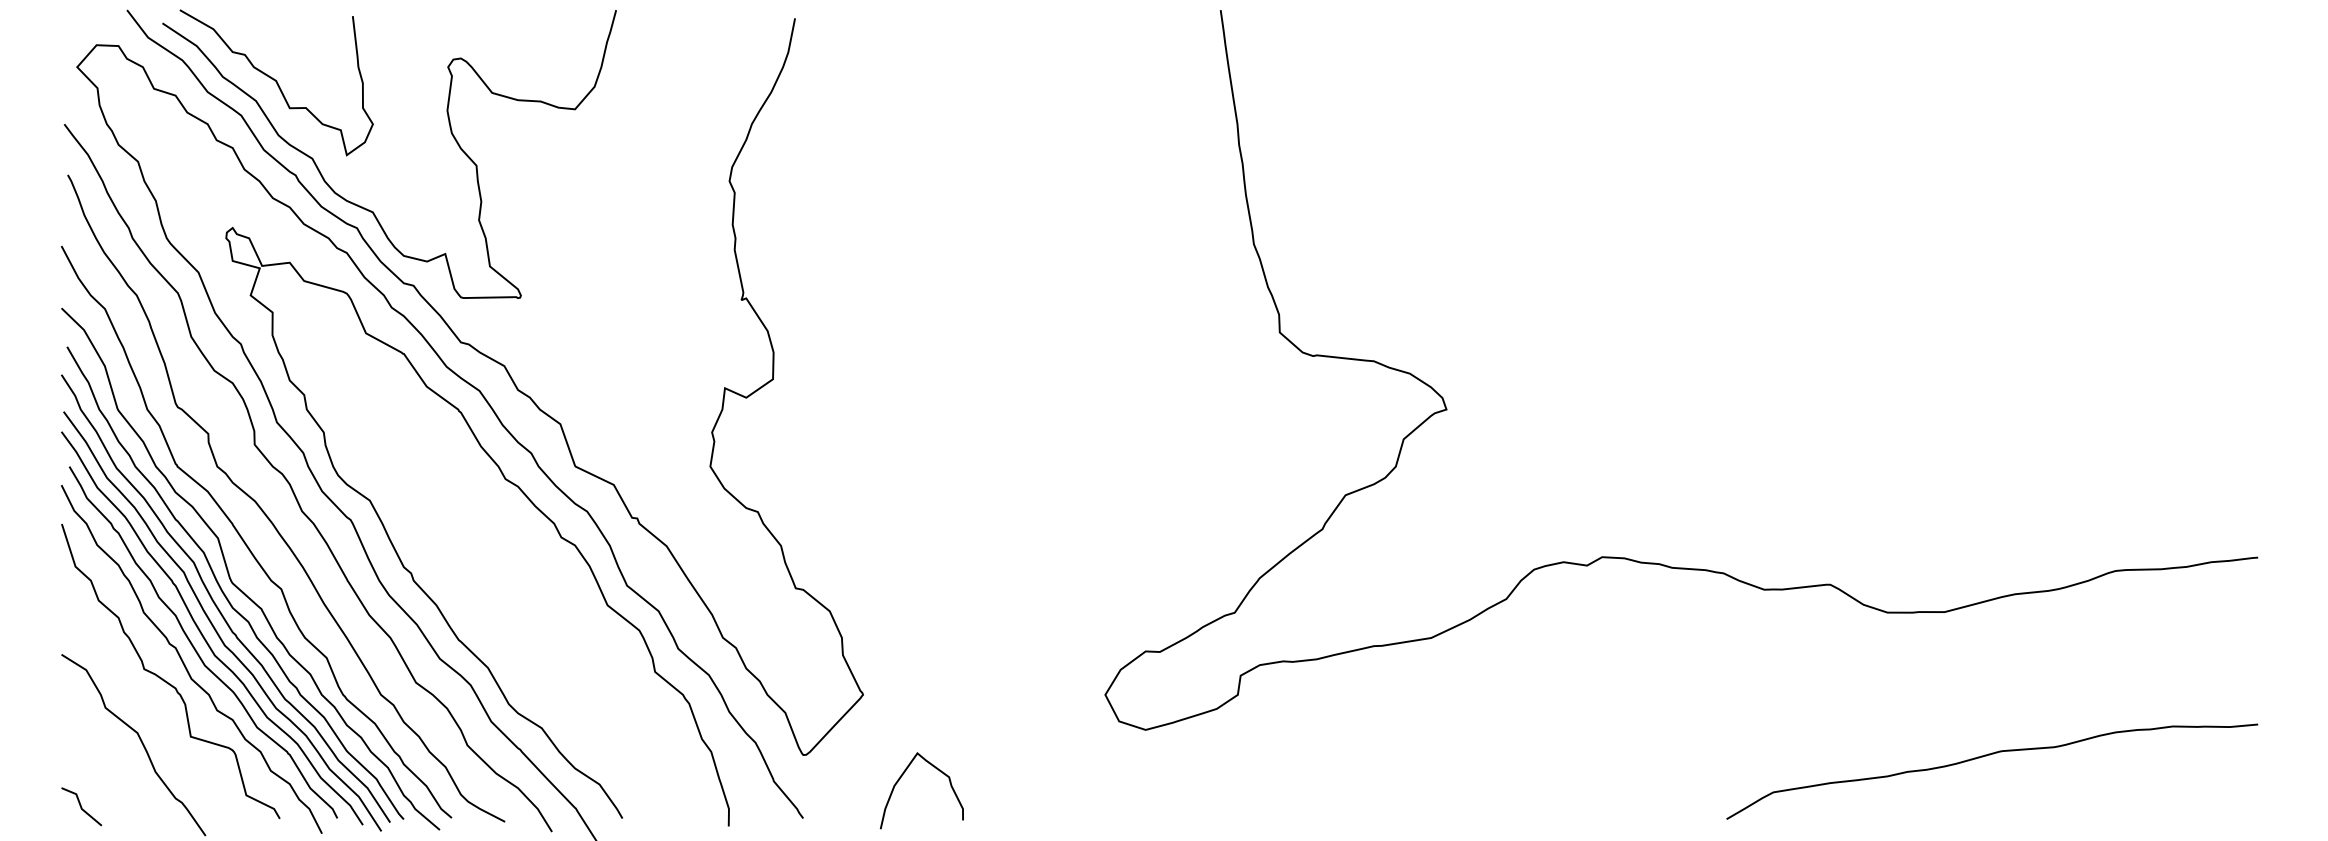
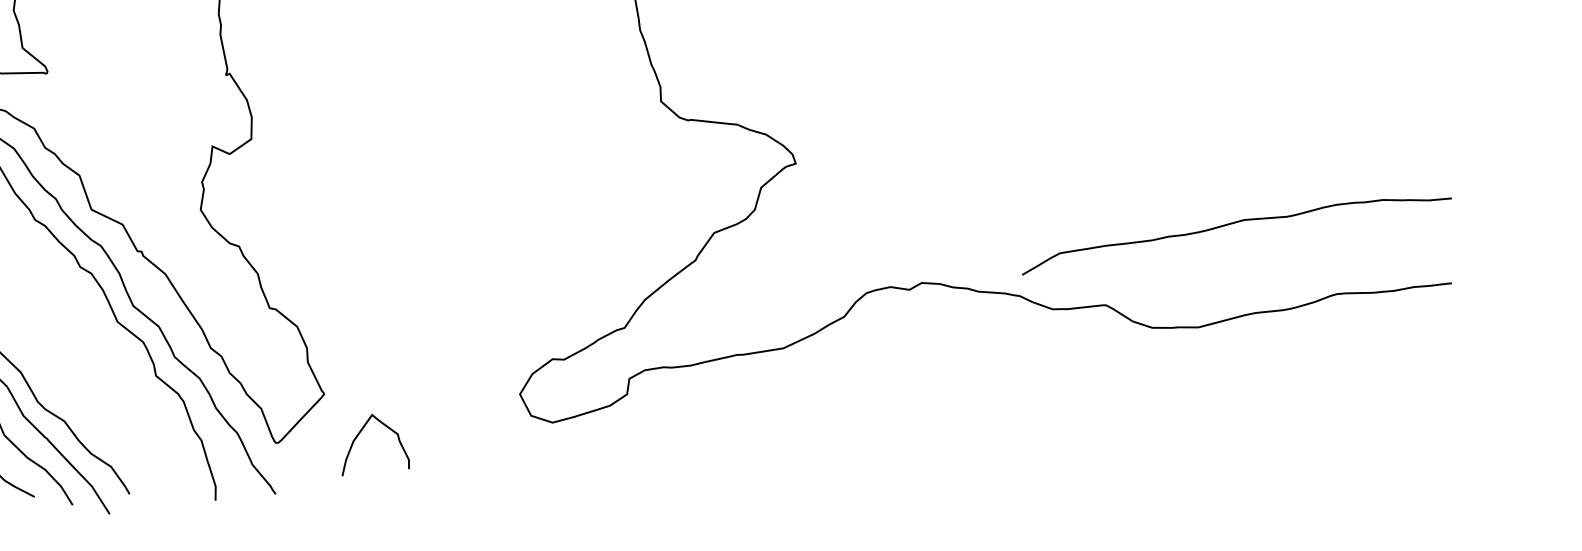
curve: (1990, 755) -> (1235, 223), moved
curve: (902, 776) -> (360, 433), moved

